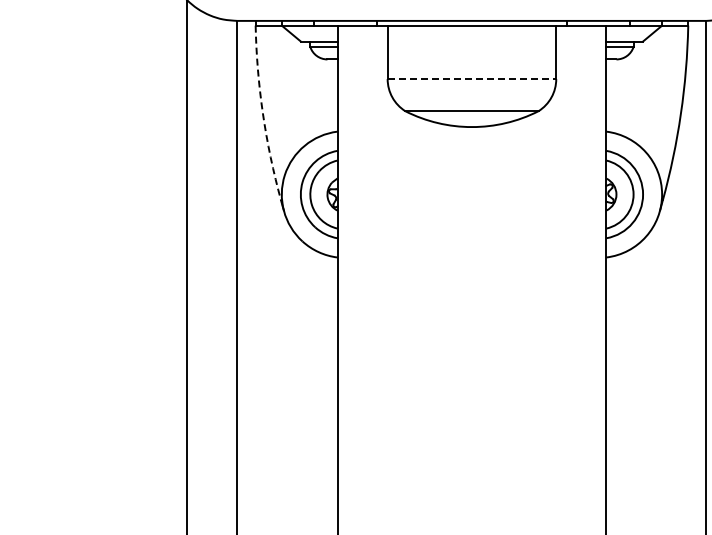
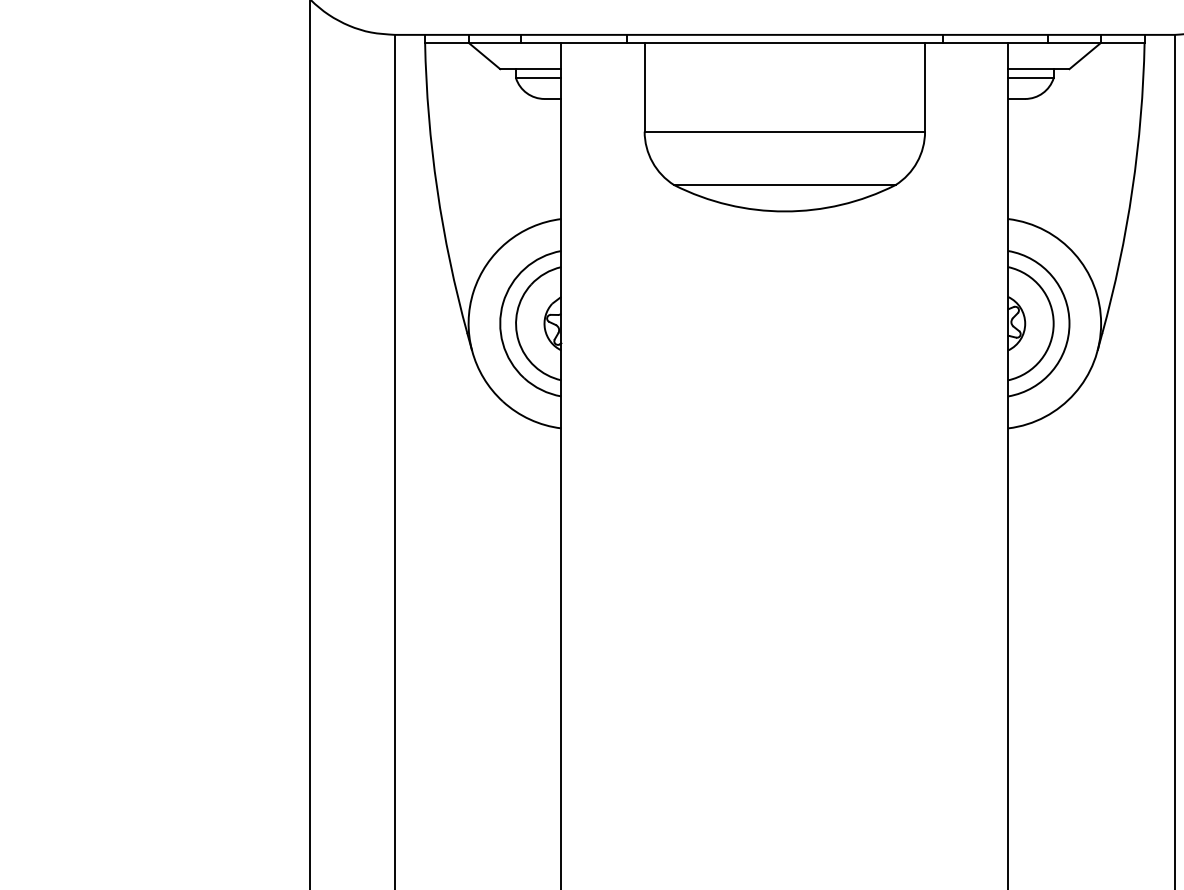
line: (472, 79) -> (785, 132), dashed -> solid
arc: (262, 113) -> (436, 188), dashed -> solid

